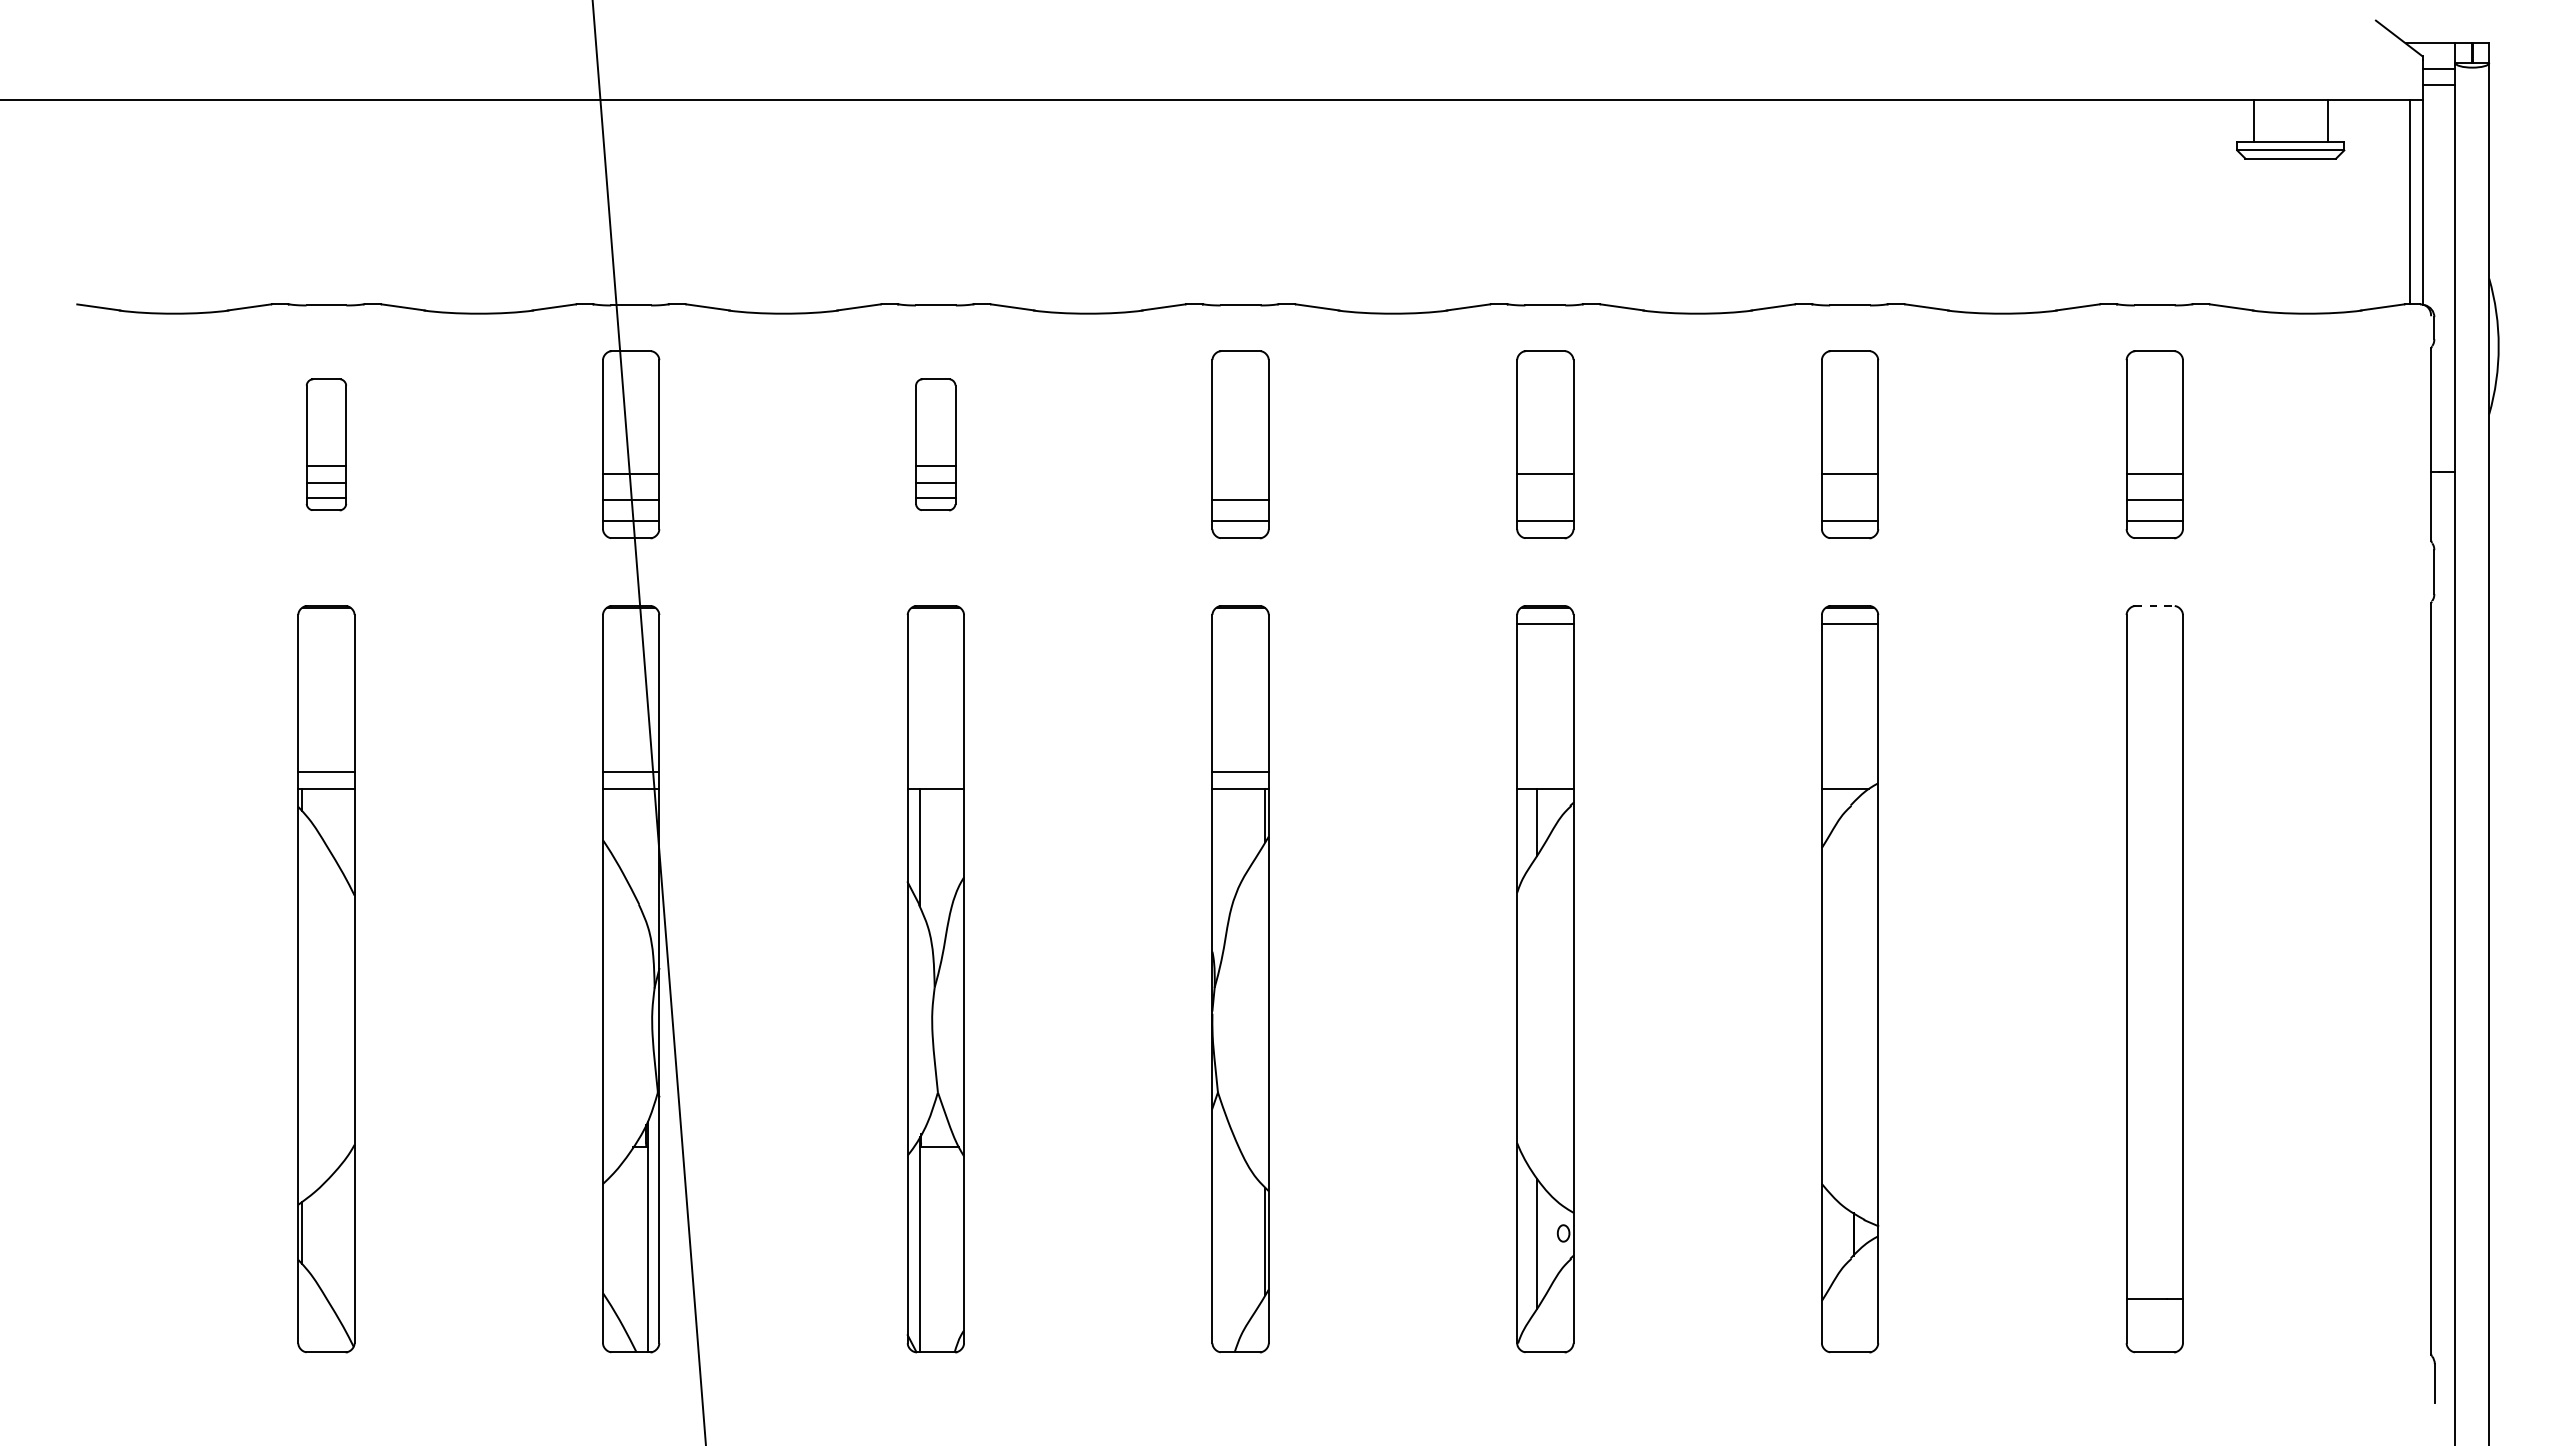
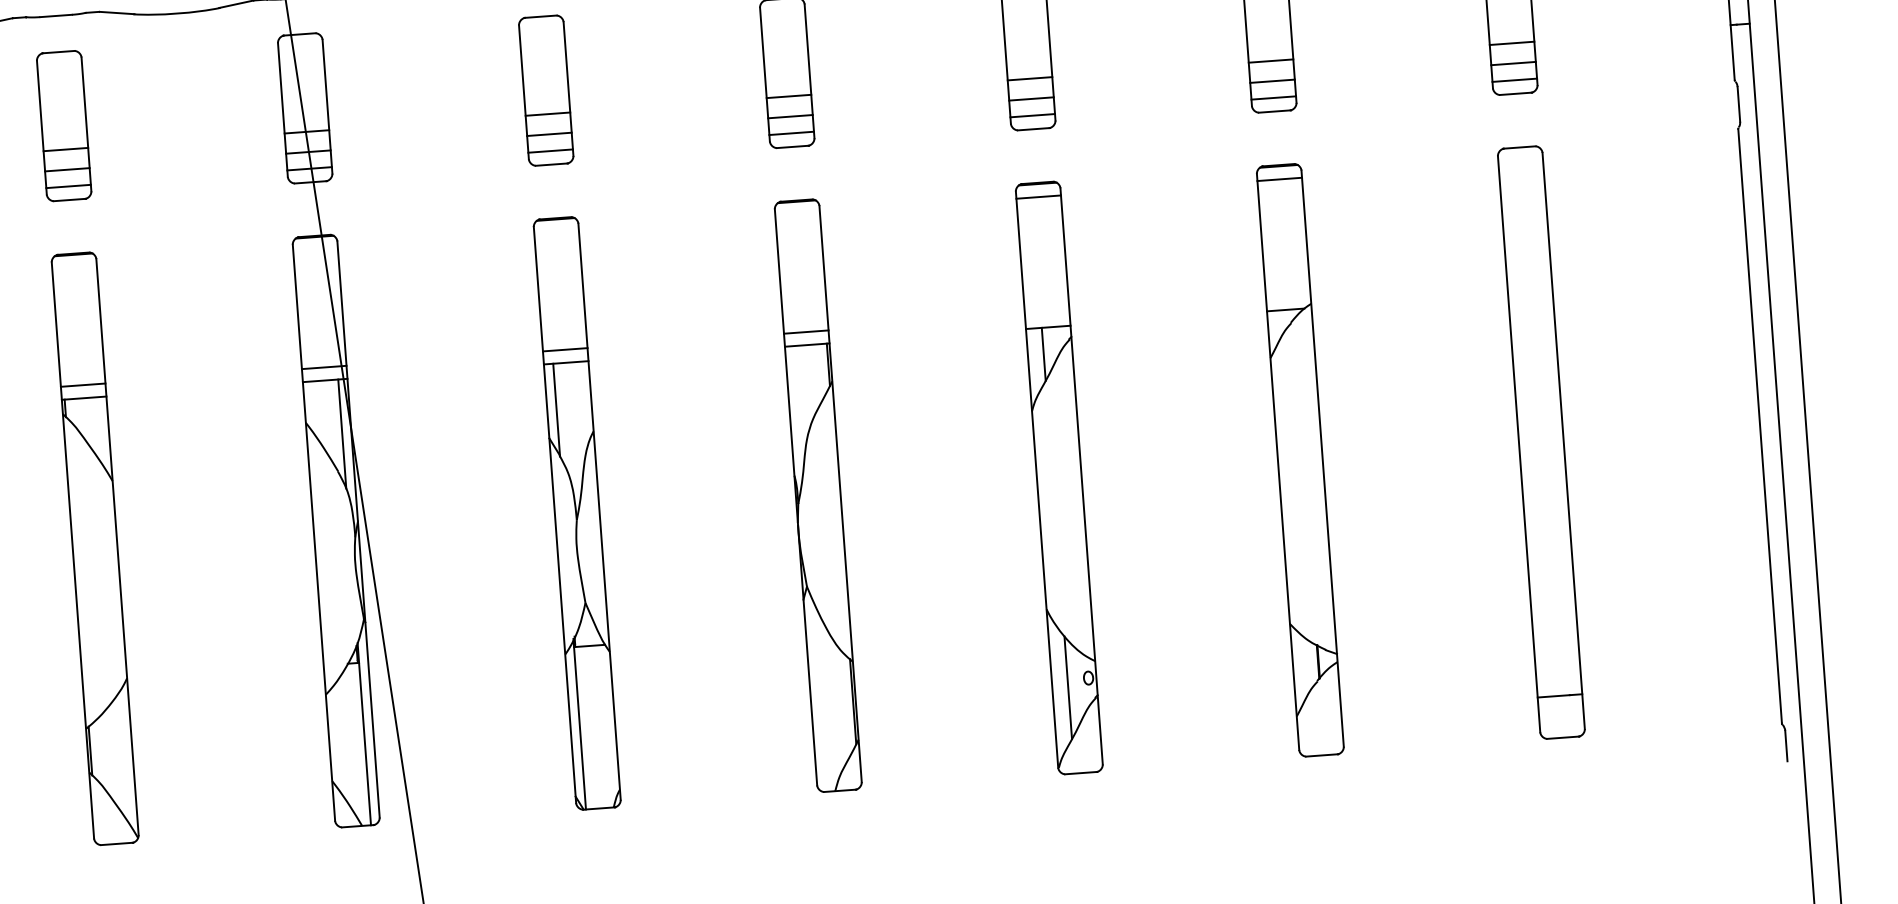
part: (326, 444) -> (64, 125), size x1.43
part: (935, 444) -> (545, 90), size x1.43
line: (1240, 474) -> (788, 96), added
line: (1545, 499) -> (1031, 98), added
line: (1849, 499) -> (1272, 80), added
line: (2155, 606) -> (1520, 147), dashed -> solid
line: (935, 772) -> (564, 349), added
line: (647, 857) -> (342, 433), added

